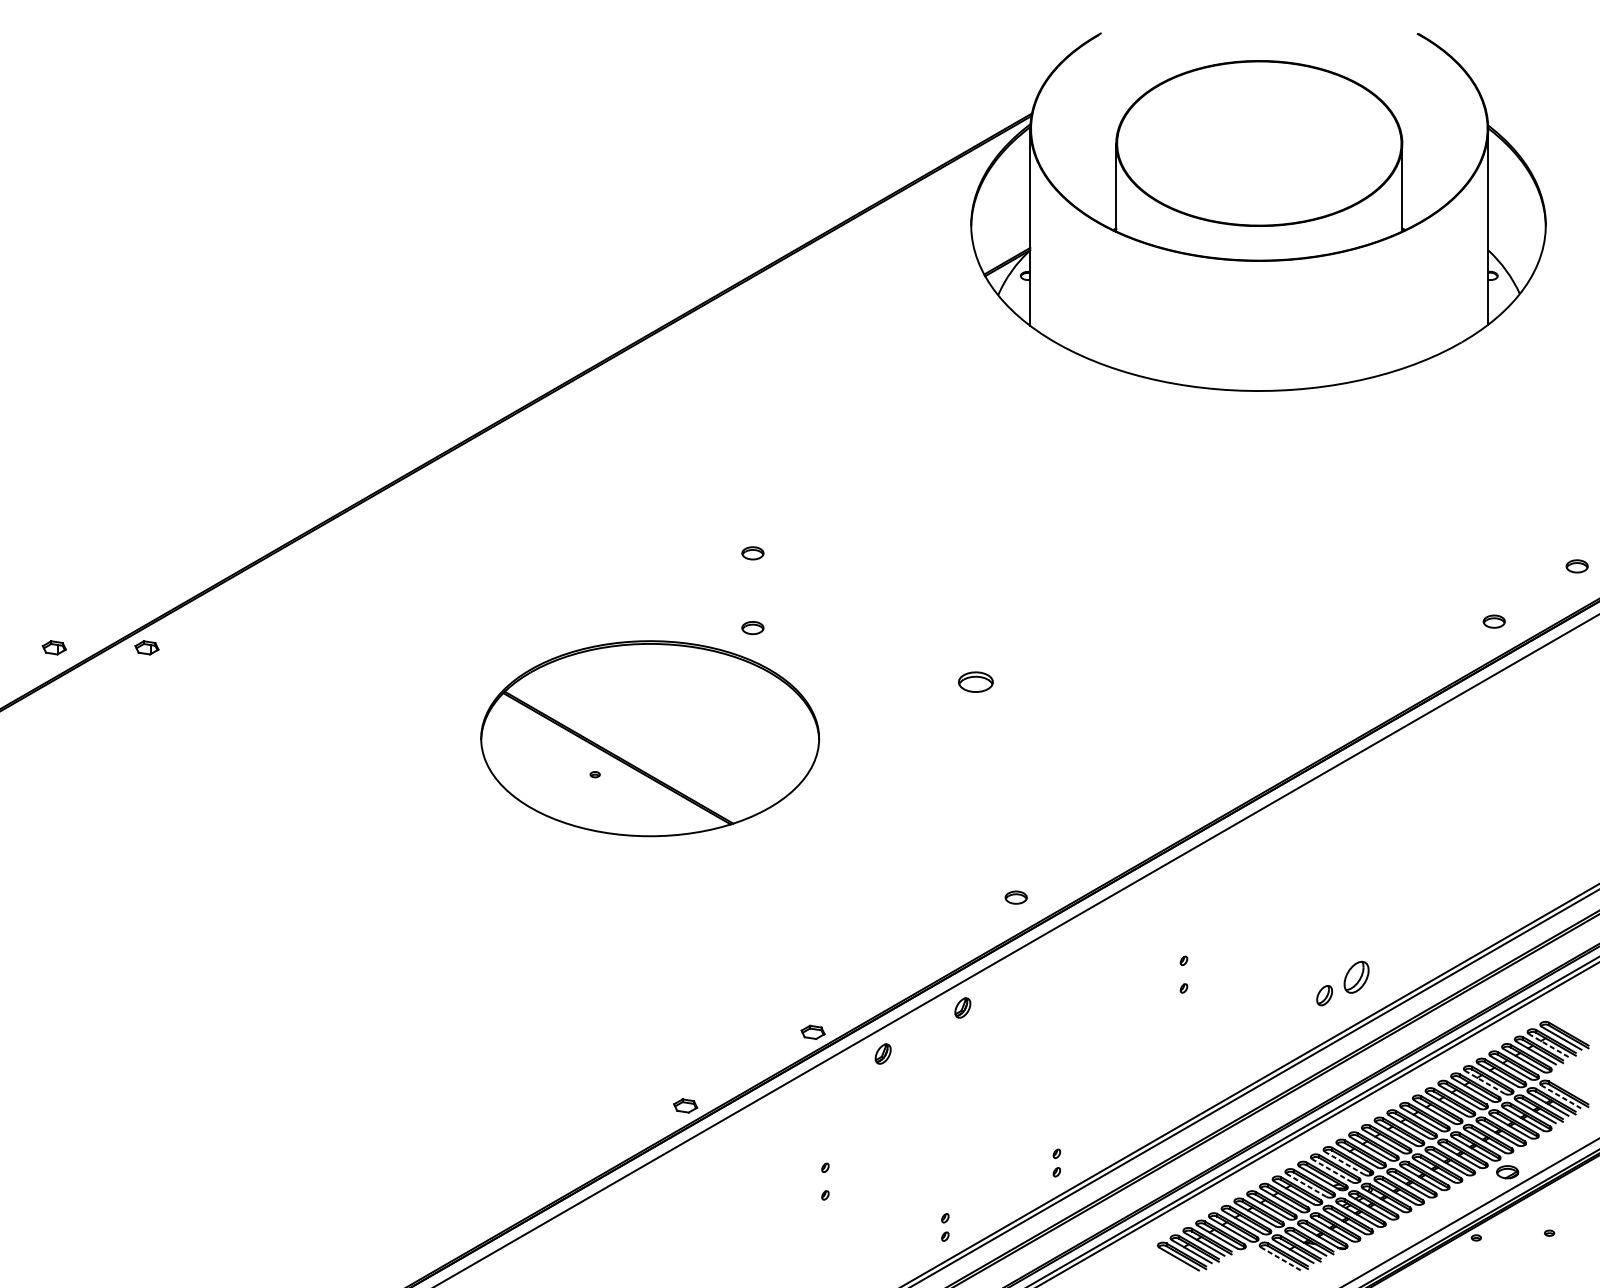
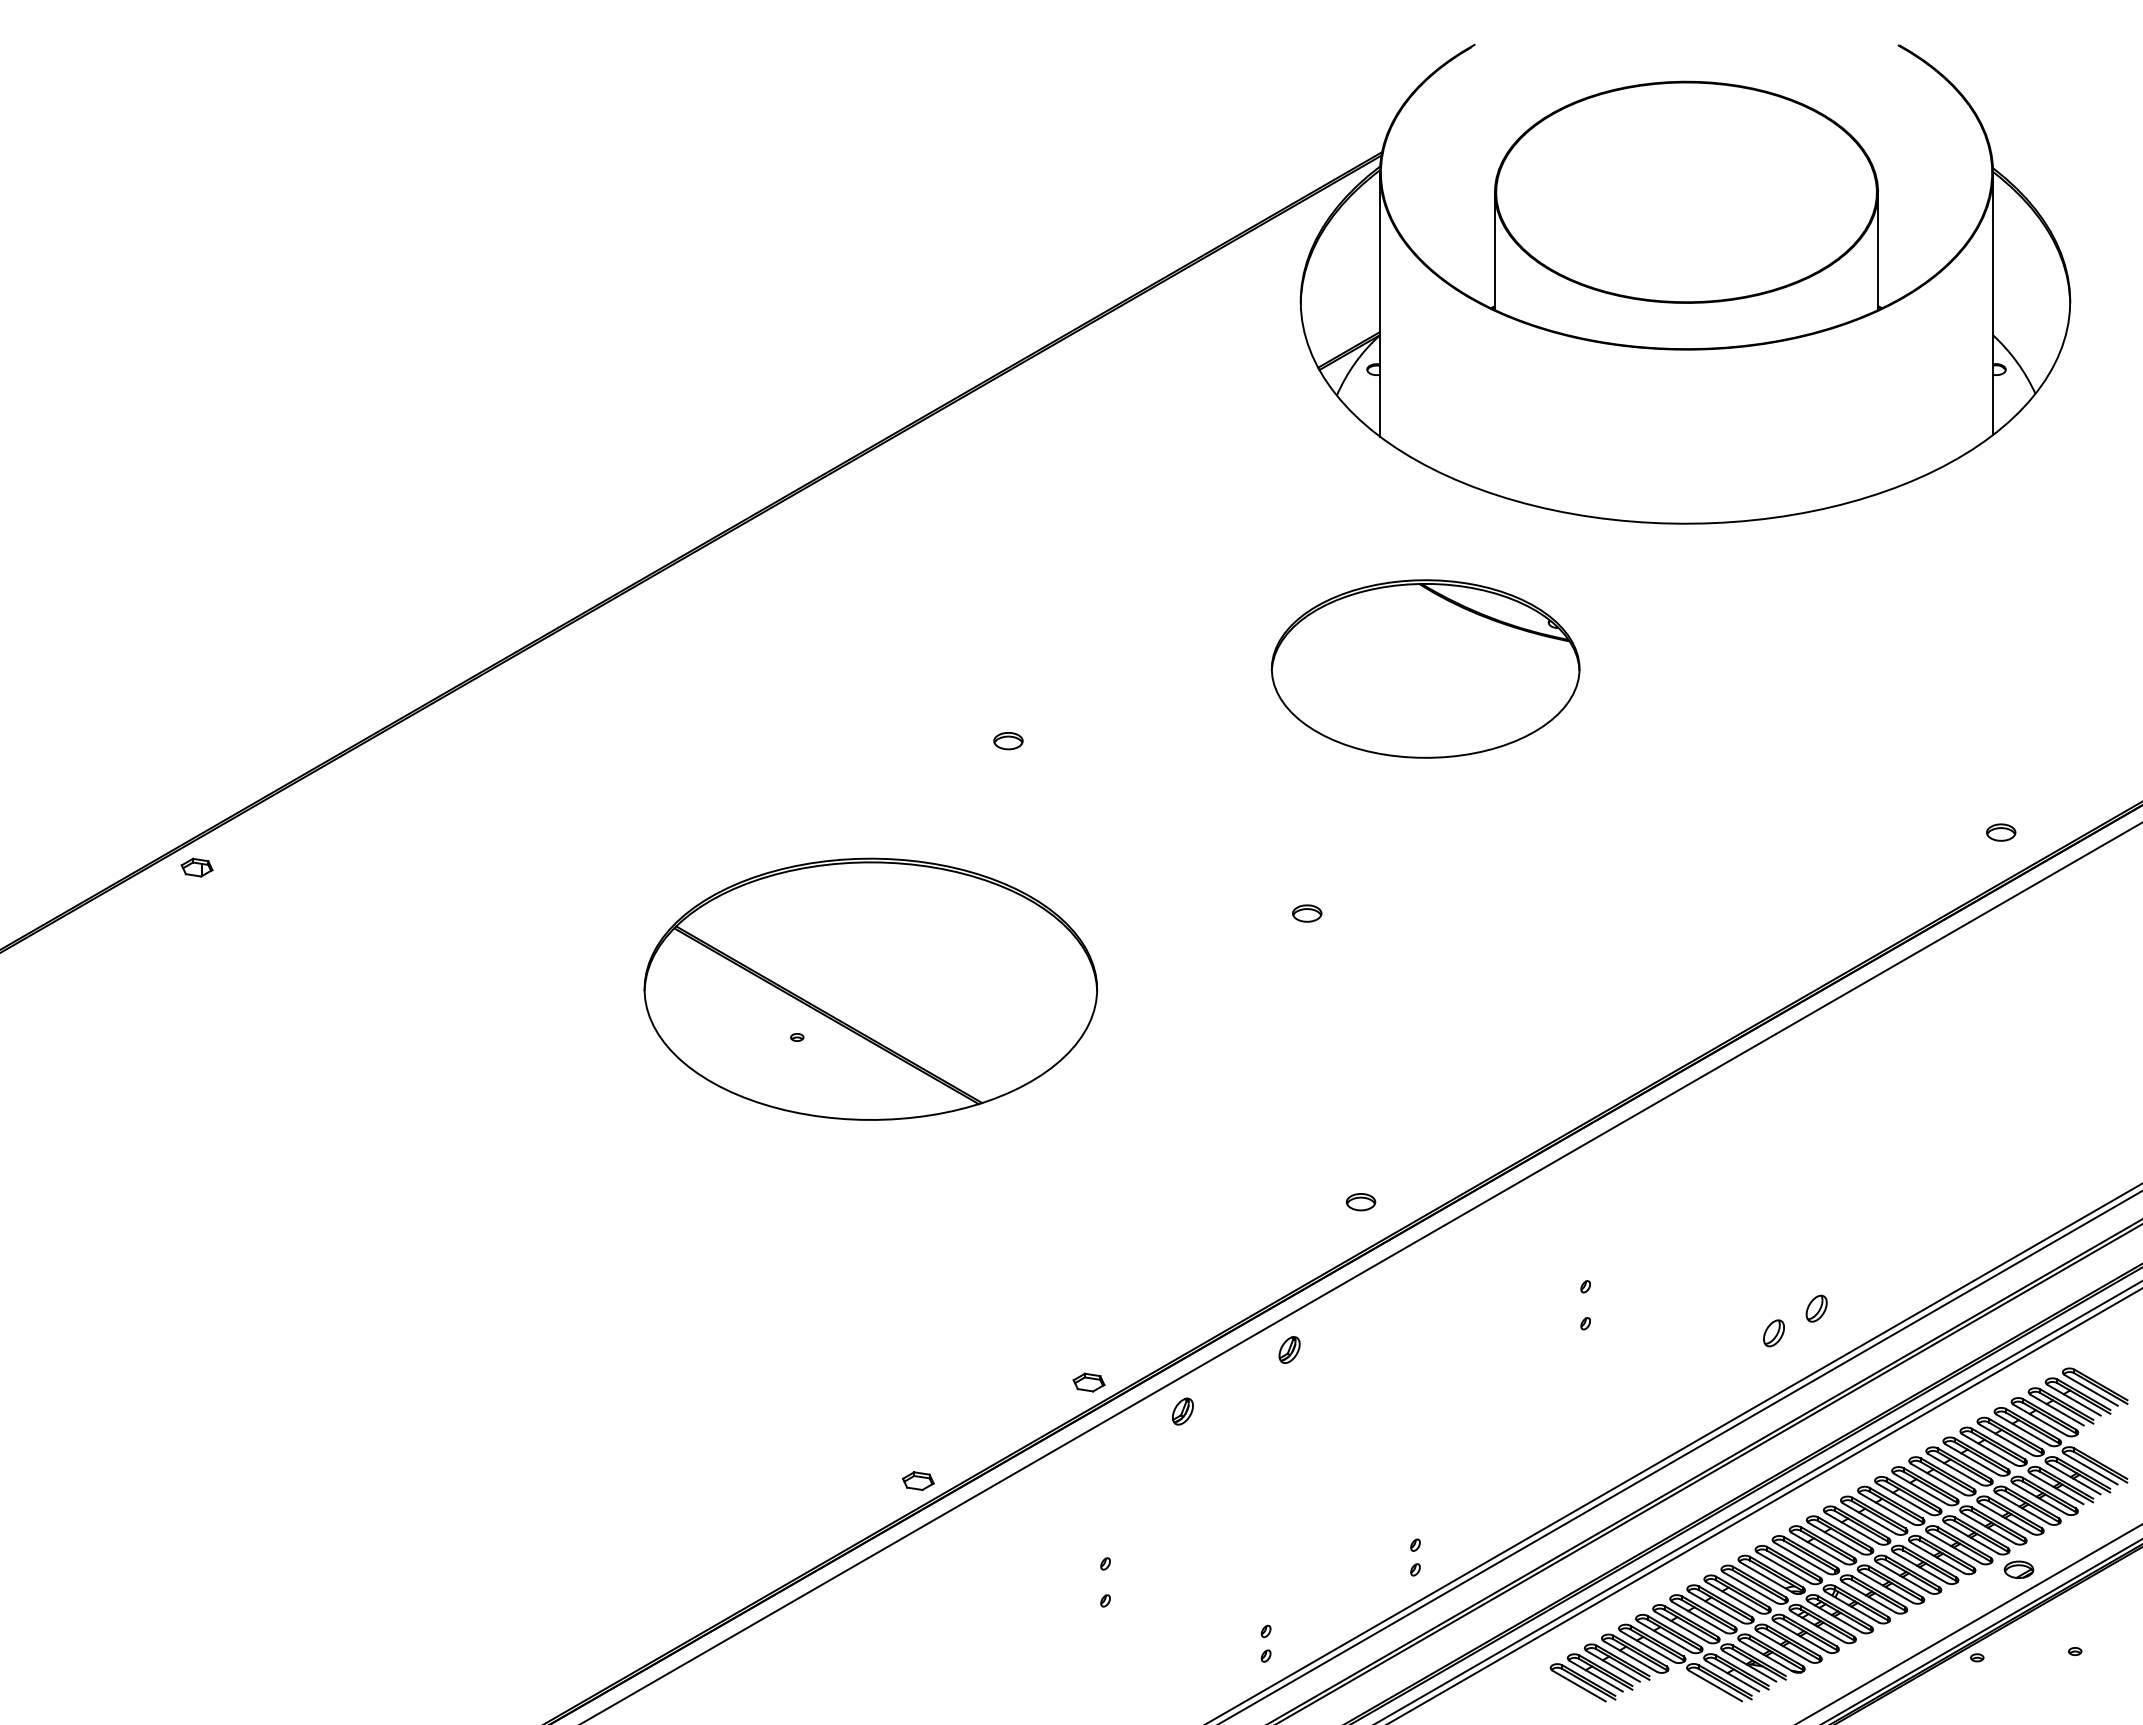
part: (1064, 499) -> (1425, 668), added
part: (1577, 566) -> (2112, 758), removed
part: (752, 628) -> (1008, 841), removed
part: (53, 647) -> (72, 867), removed
part: (976, 682) -> (1307, 913), size x0.62
part: (1356, 977) -> (1816, 1308), size x0.62
line: (1549, 1045) -> (2074, 1400), dashed -> solid
line: (1484, 1082) -> (1988, 1449), dashed -> solid
line: (1561, 1097) -> (2091, 1469), dashed -> solid
line: (1345, 1163) -> (1801, 1557), dashed -> solid
line: (1332, 1170) -> (1784, 1567), dashed -> solid
line: (1306, 1185) -> (1749, 1587), dashed -> solid
line: (1280, 1258) -> (1715, 1685), dashed -> solid

